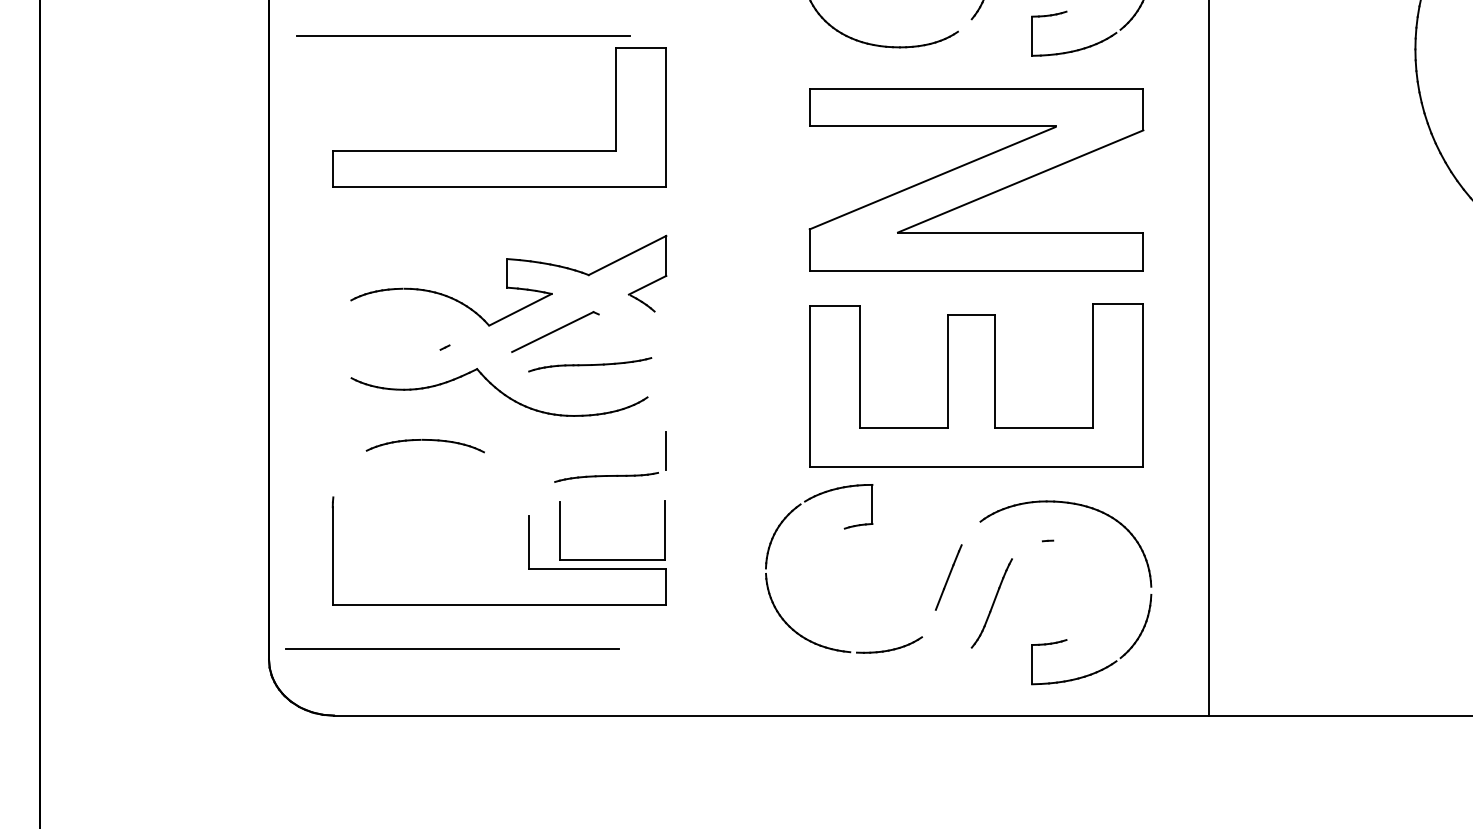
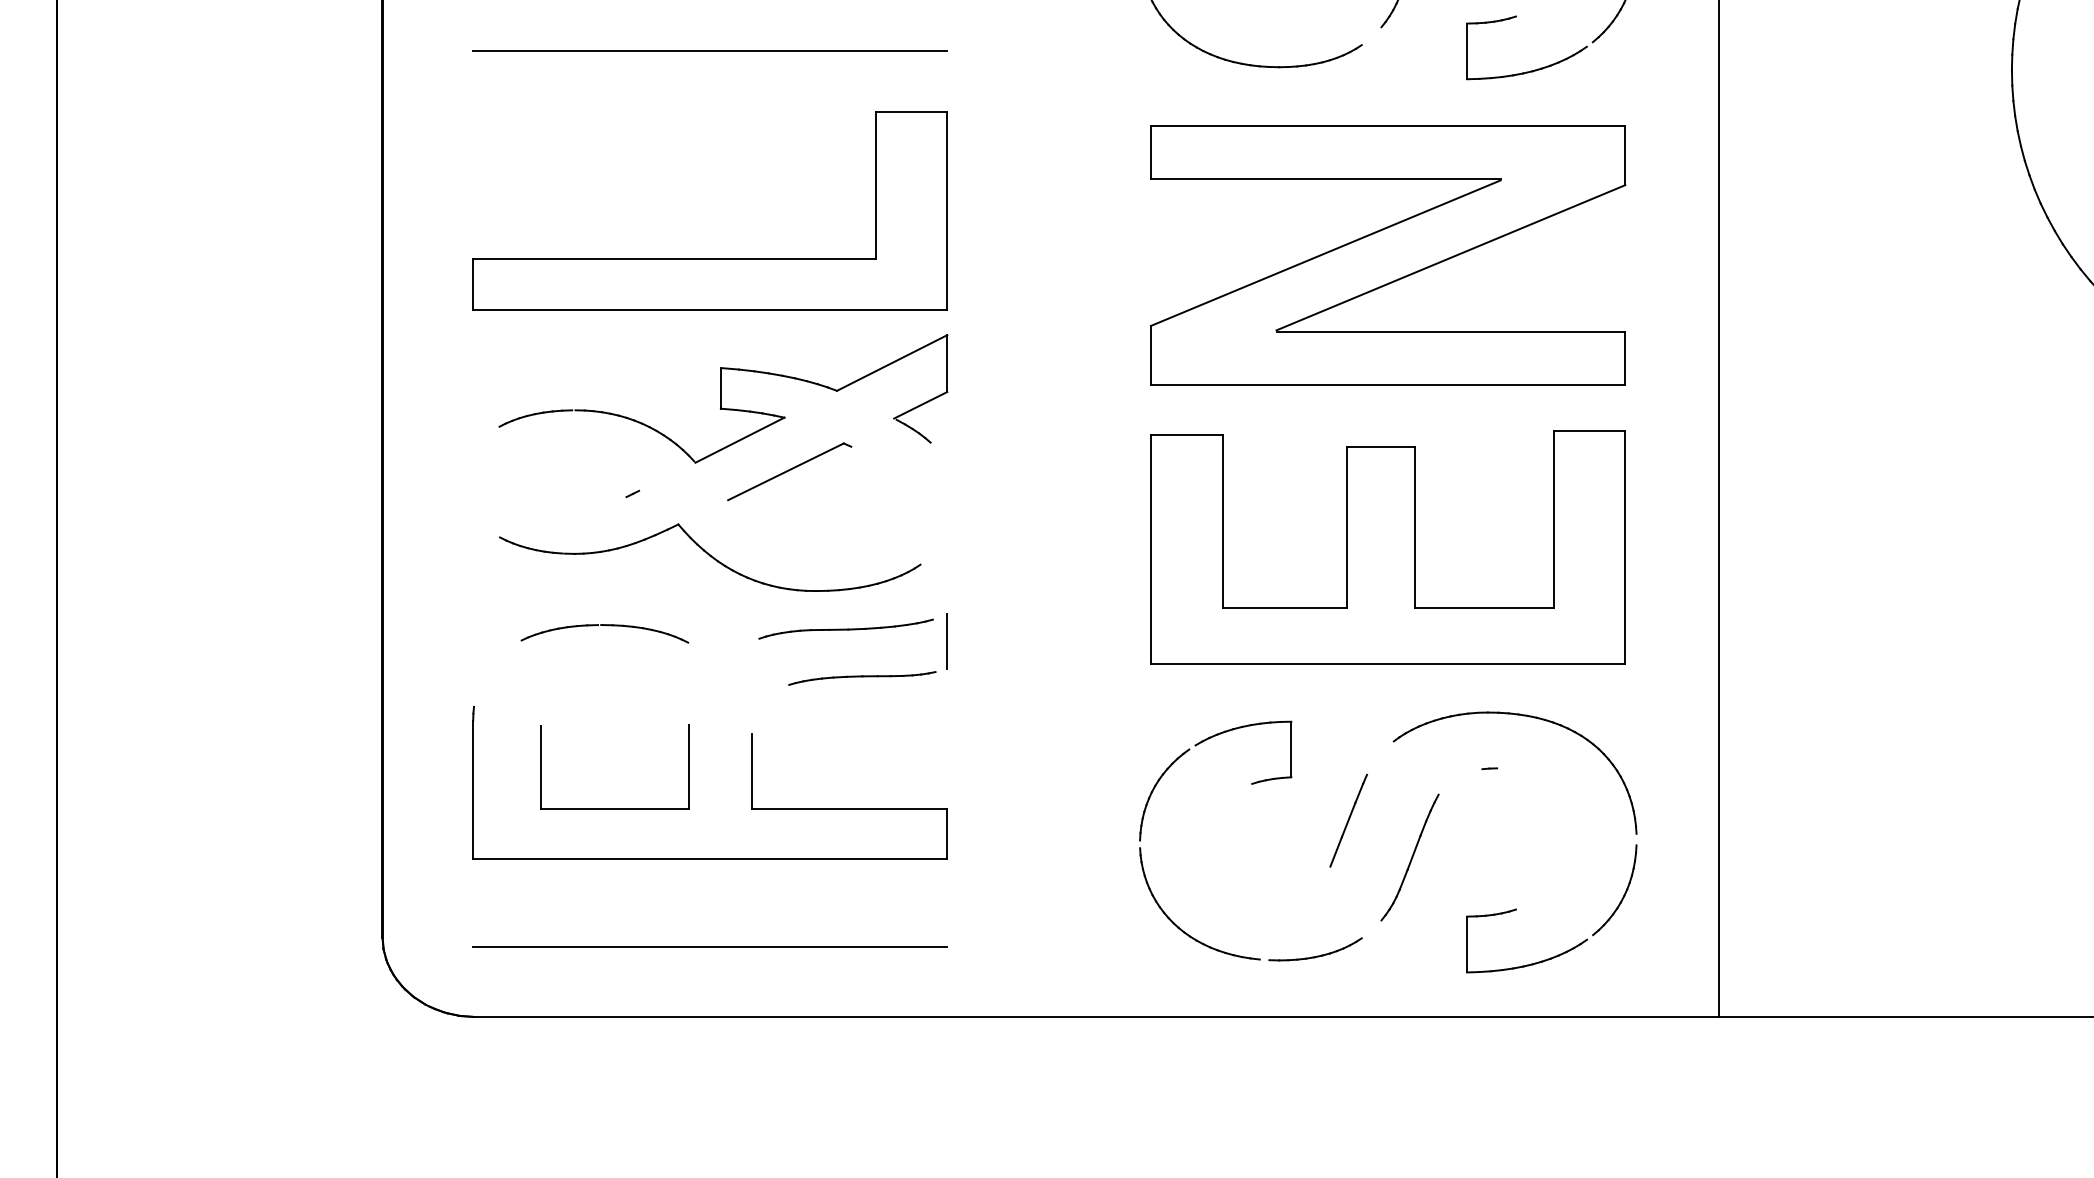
line: (463, 35) -> (710, 50), moved
part: (499, 150) -> (710, 257), moved
part: (590, 364) -> (846, 628), moved
part: (844, 529) -> (1251, 785), moved
part: (612, 559) -> (614, 807), moved
line: (452, 648) -> (710, 945), moved

